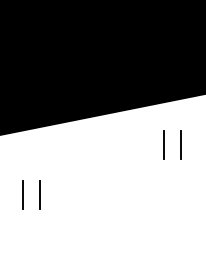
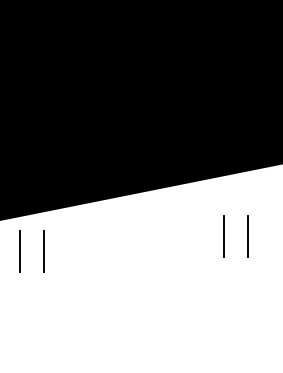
part: (23, 194) -> (20, 250), moved

